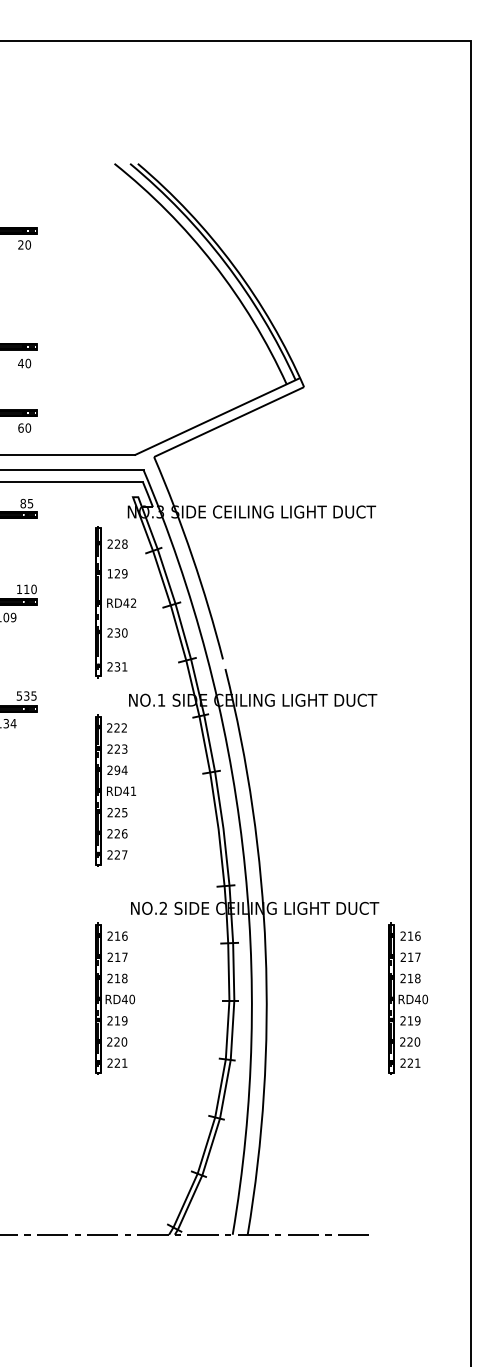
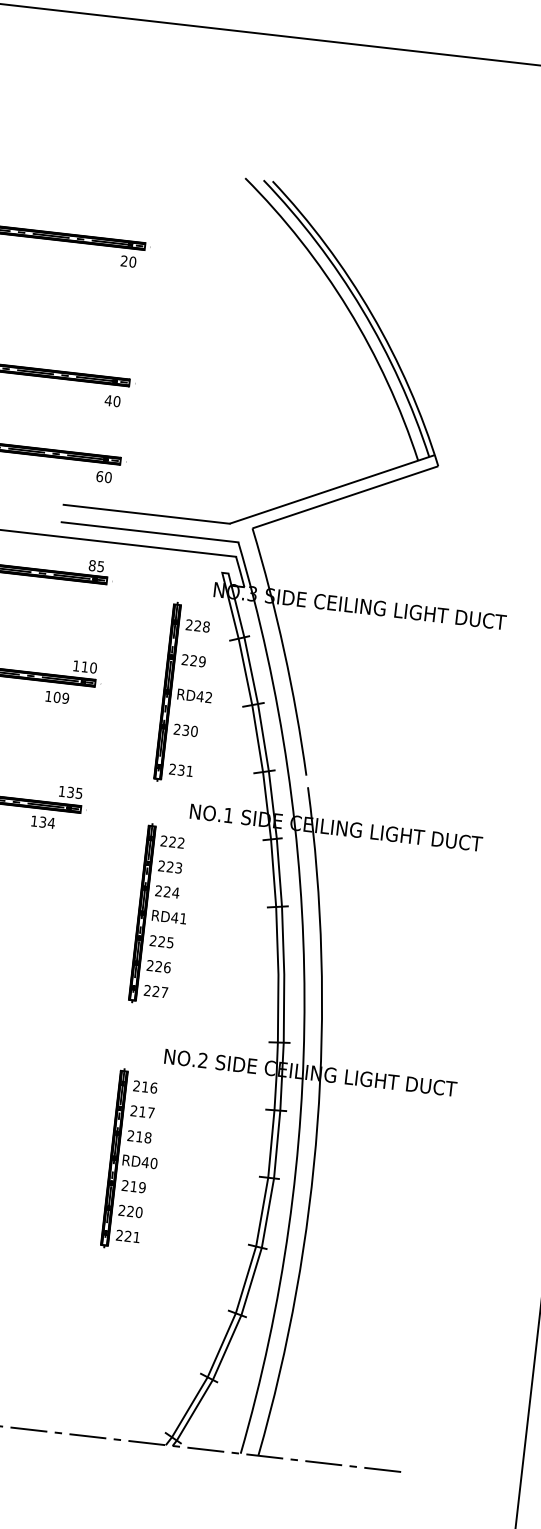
text: (109, 573) -> (184, 659), 129 -> 229
text: (19, 695) -> (62, 790), 535 -> 135
text: (117, 770) -> (167, 892), 294 -> 224
part: (408, 998) -> (479, 1199), removed

